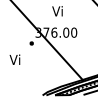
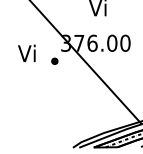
text: (14, 59) -> (26, 52), moved

